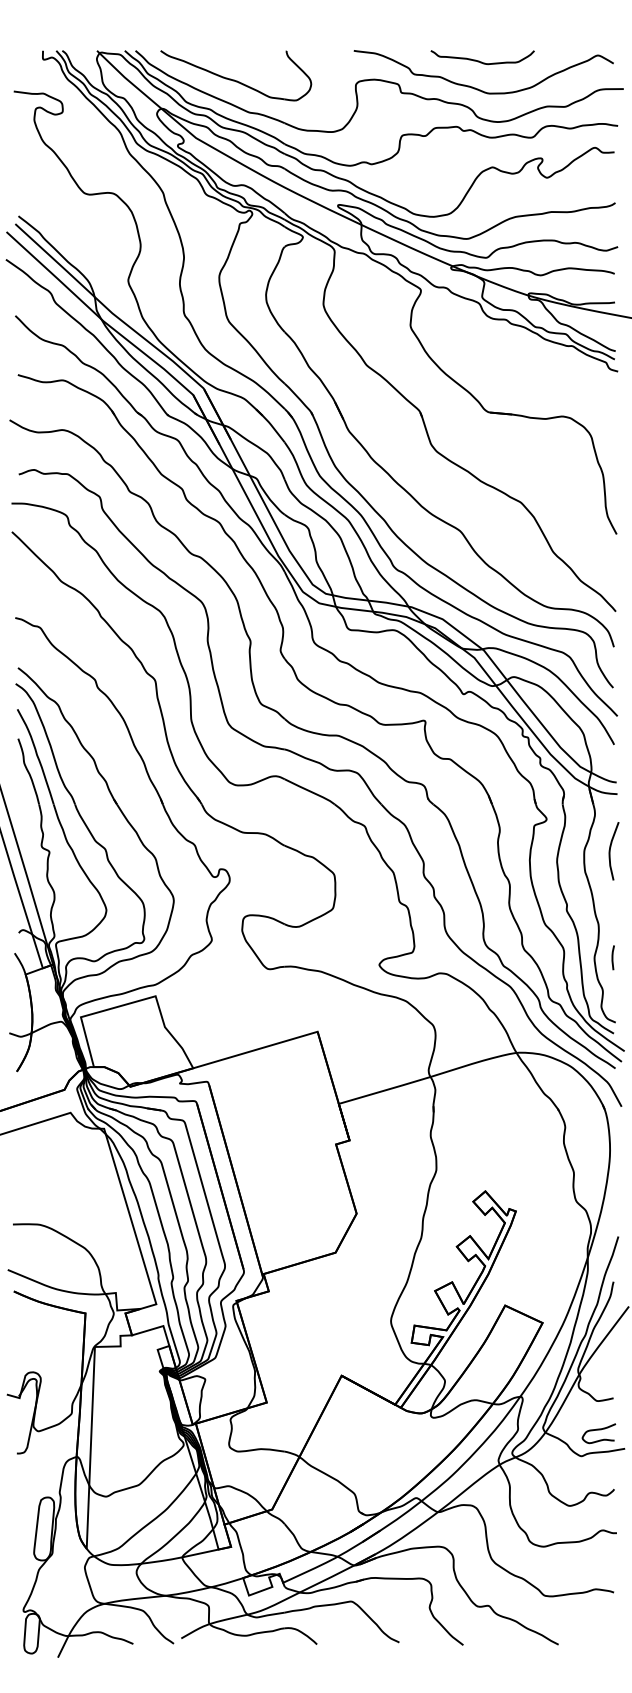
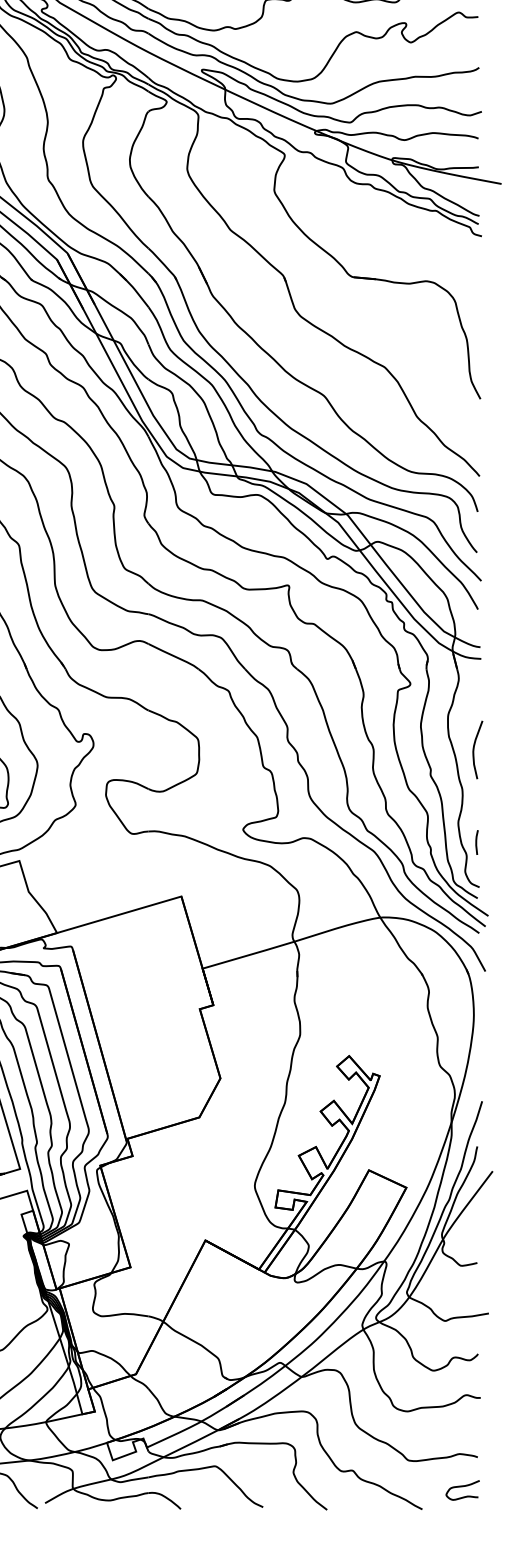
curve: (610, 851) -> (474, 750), moved
line: (612, 957) -> (476, 842), moved
curve: (598, 1430) -> (462, 1487), moved

